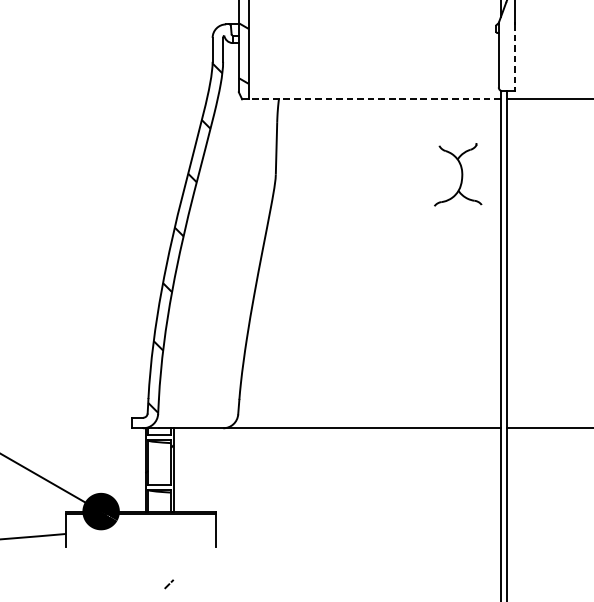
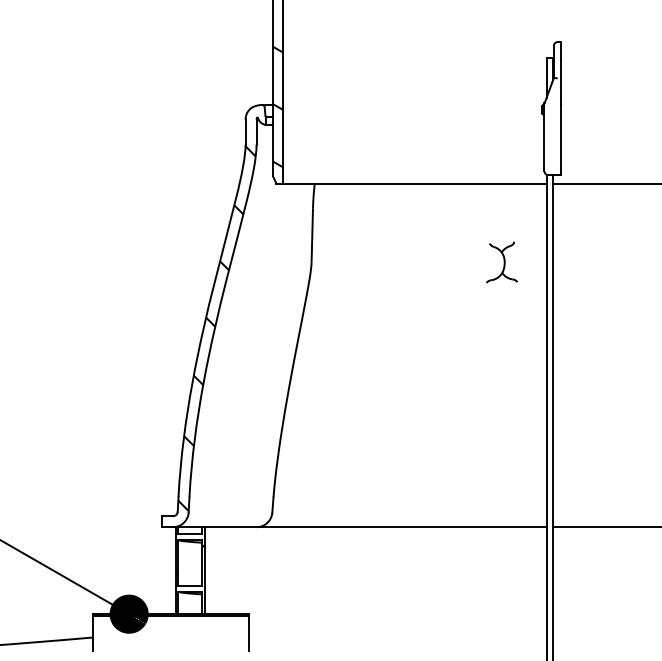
line: (515, 56) -> (561, 138), dashed -> solid
line: (374, 99) -> (414, 183), dashed -> solid
part: (457, 174) -> (501, 262), size x0.62

